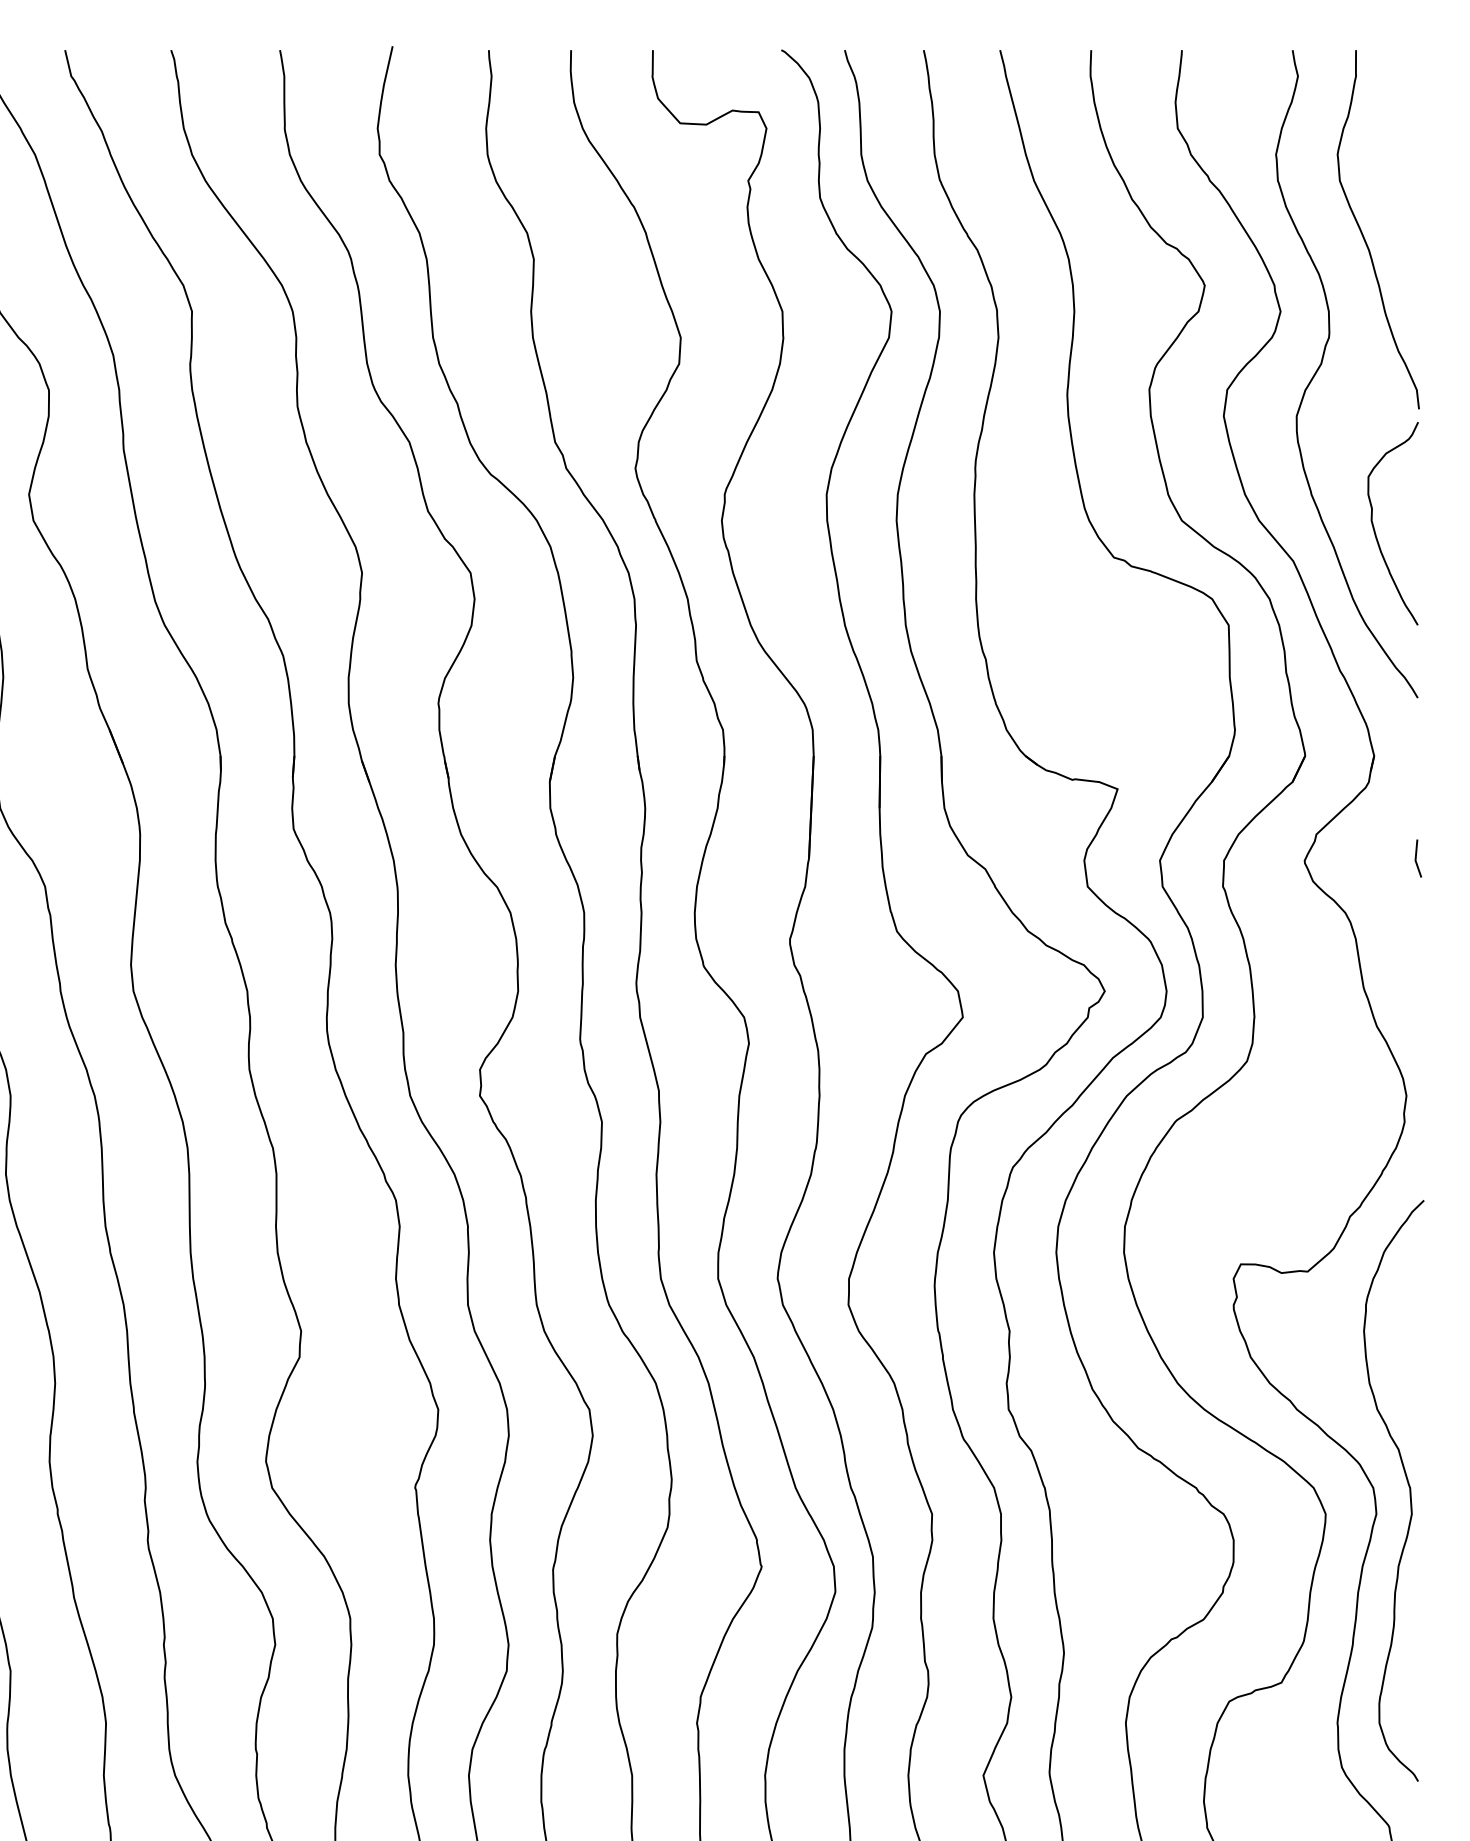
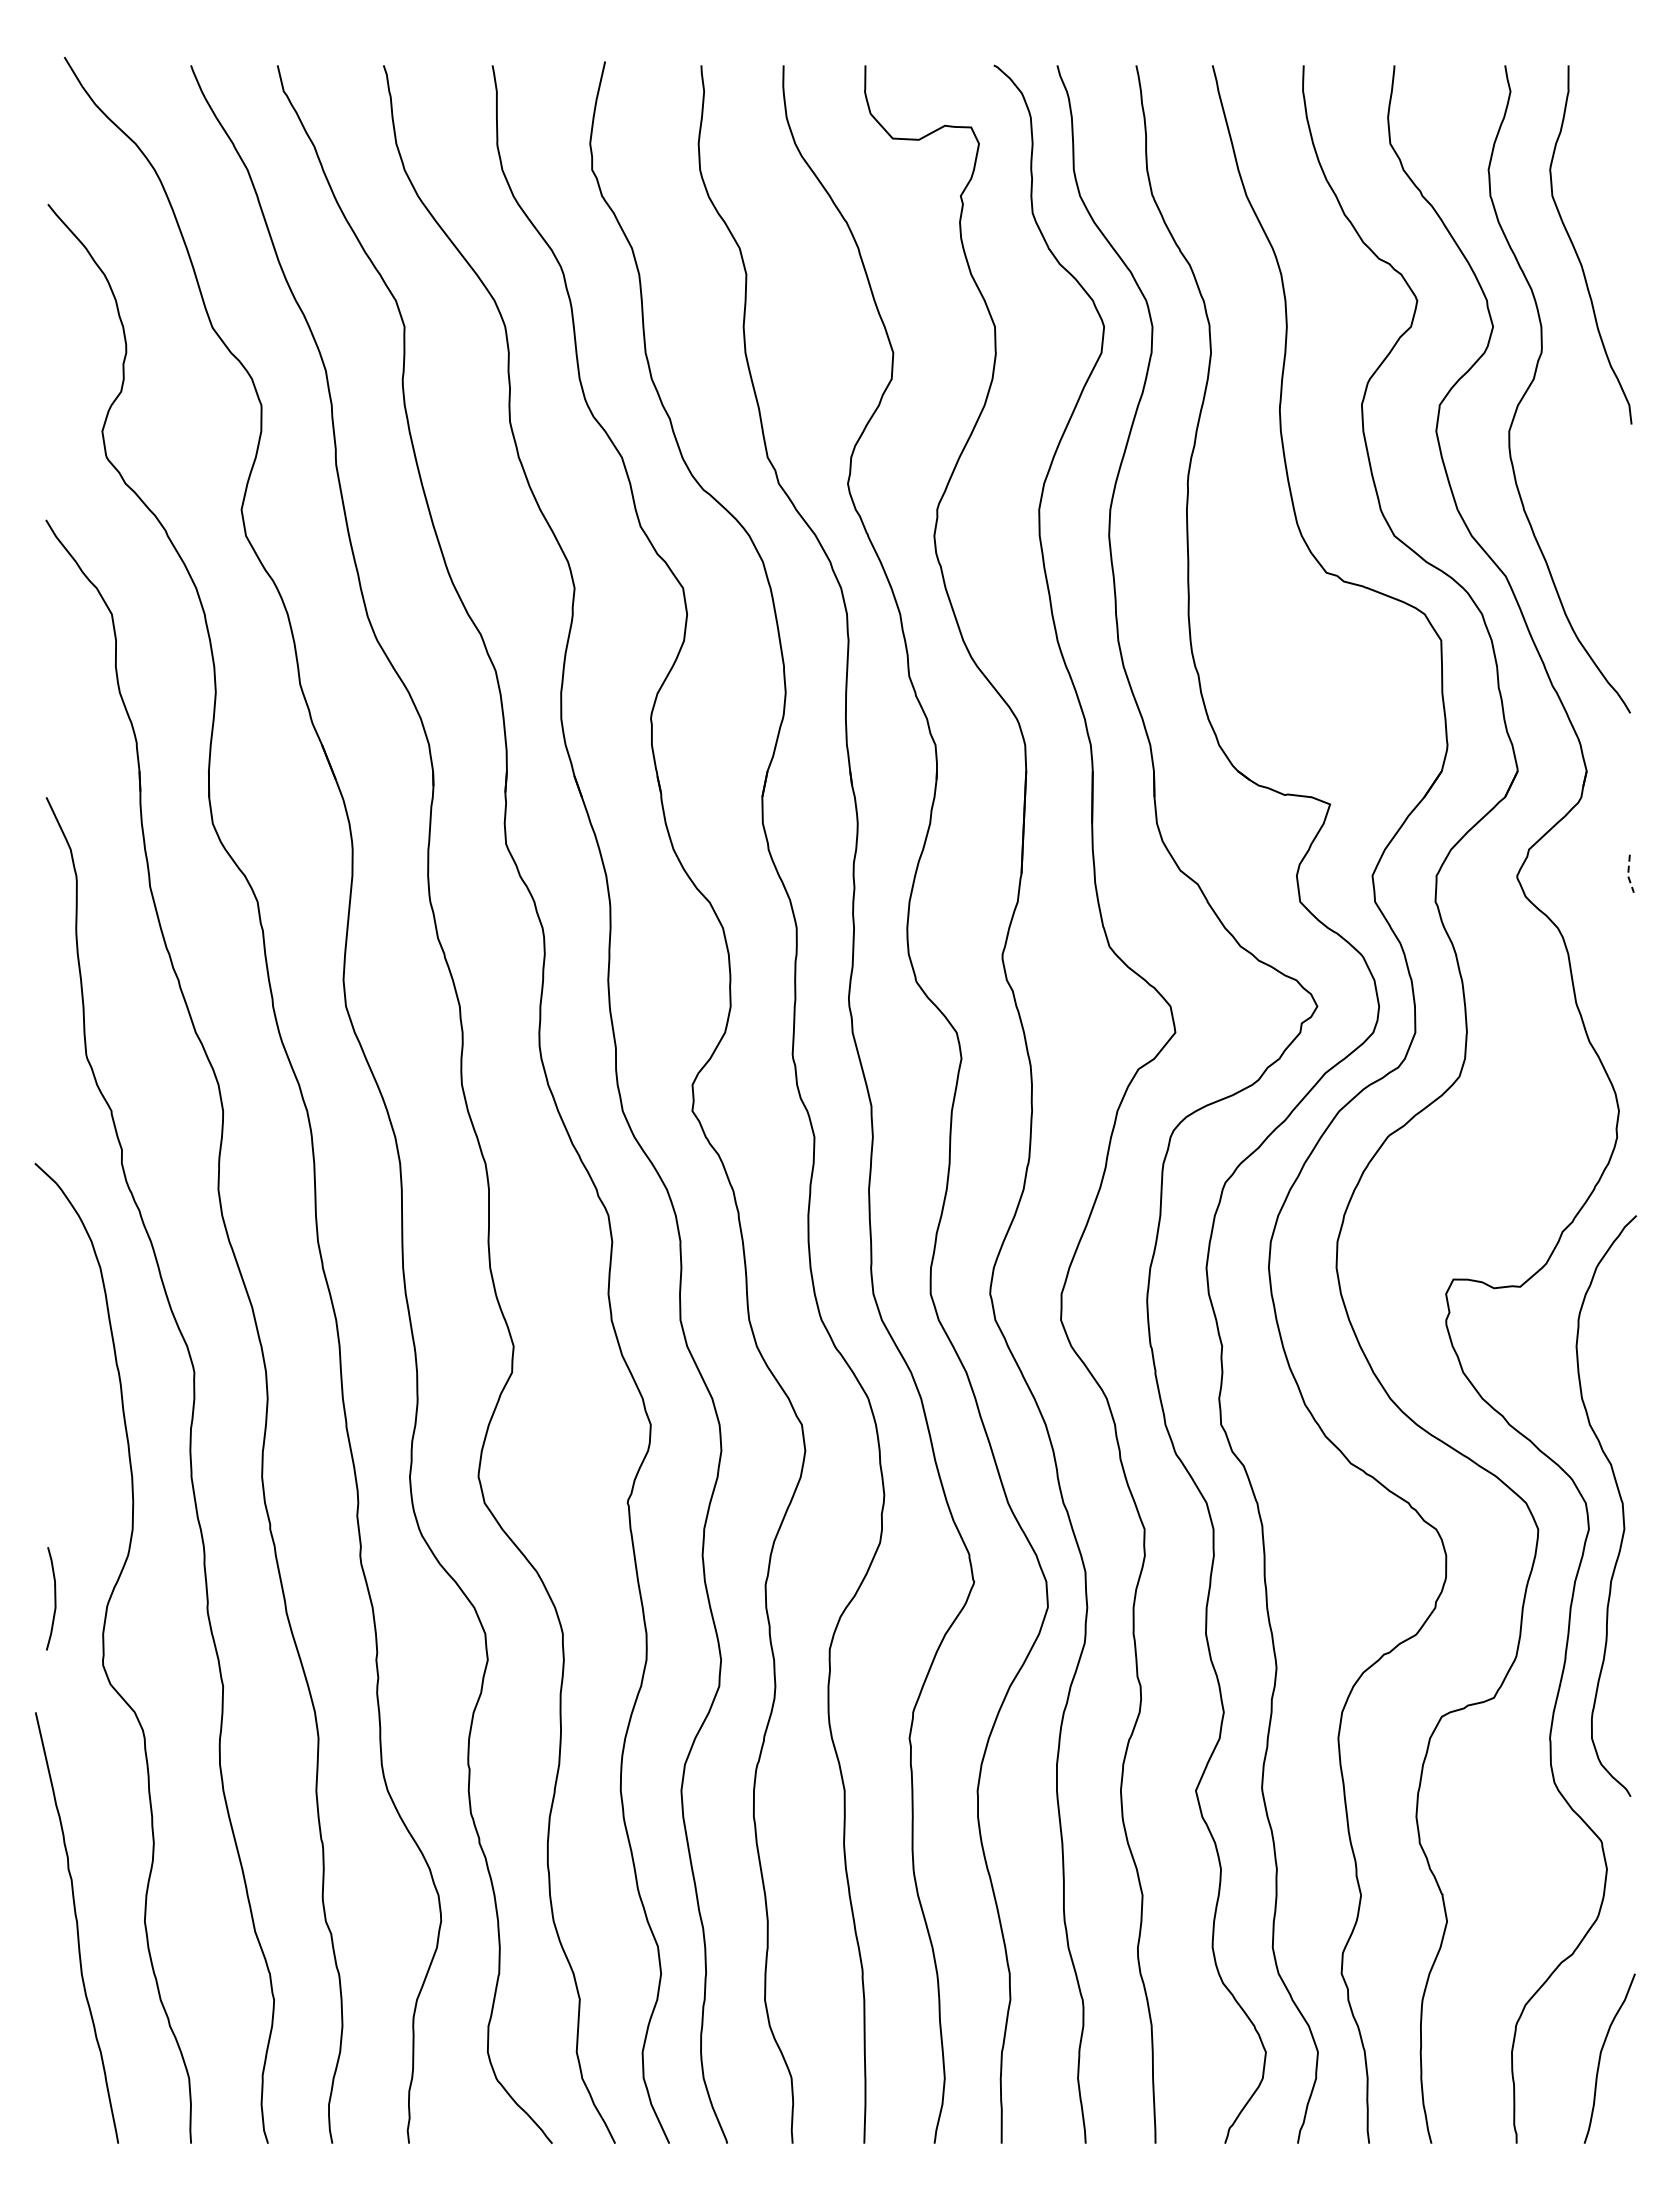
curve: (1374, 528) -> (1587, 543), removed
line: (1415, 859) -> (1628, 874), solid -> dashed

